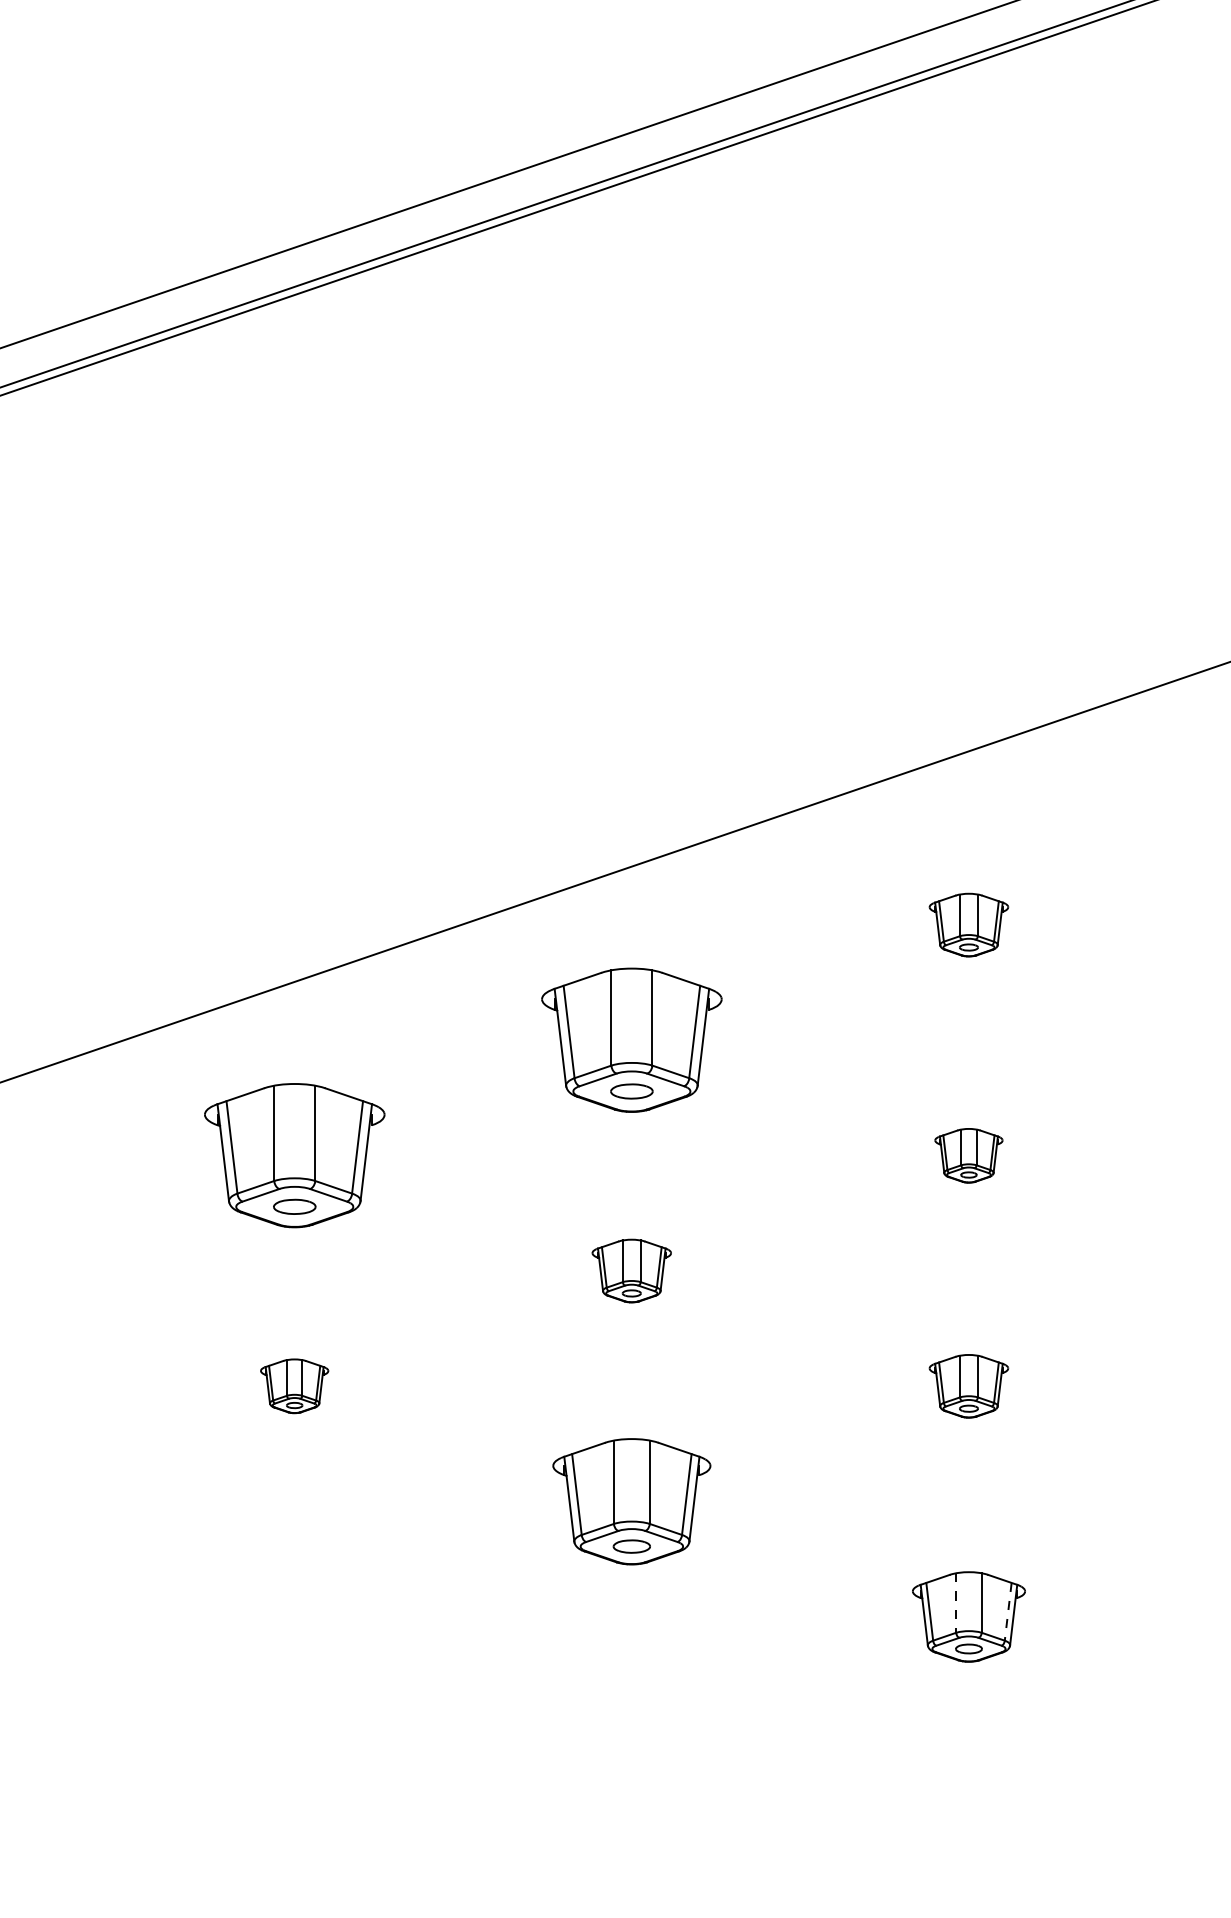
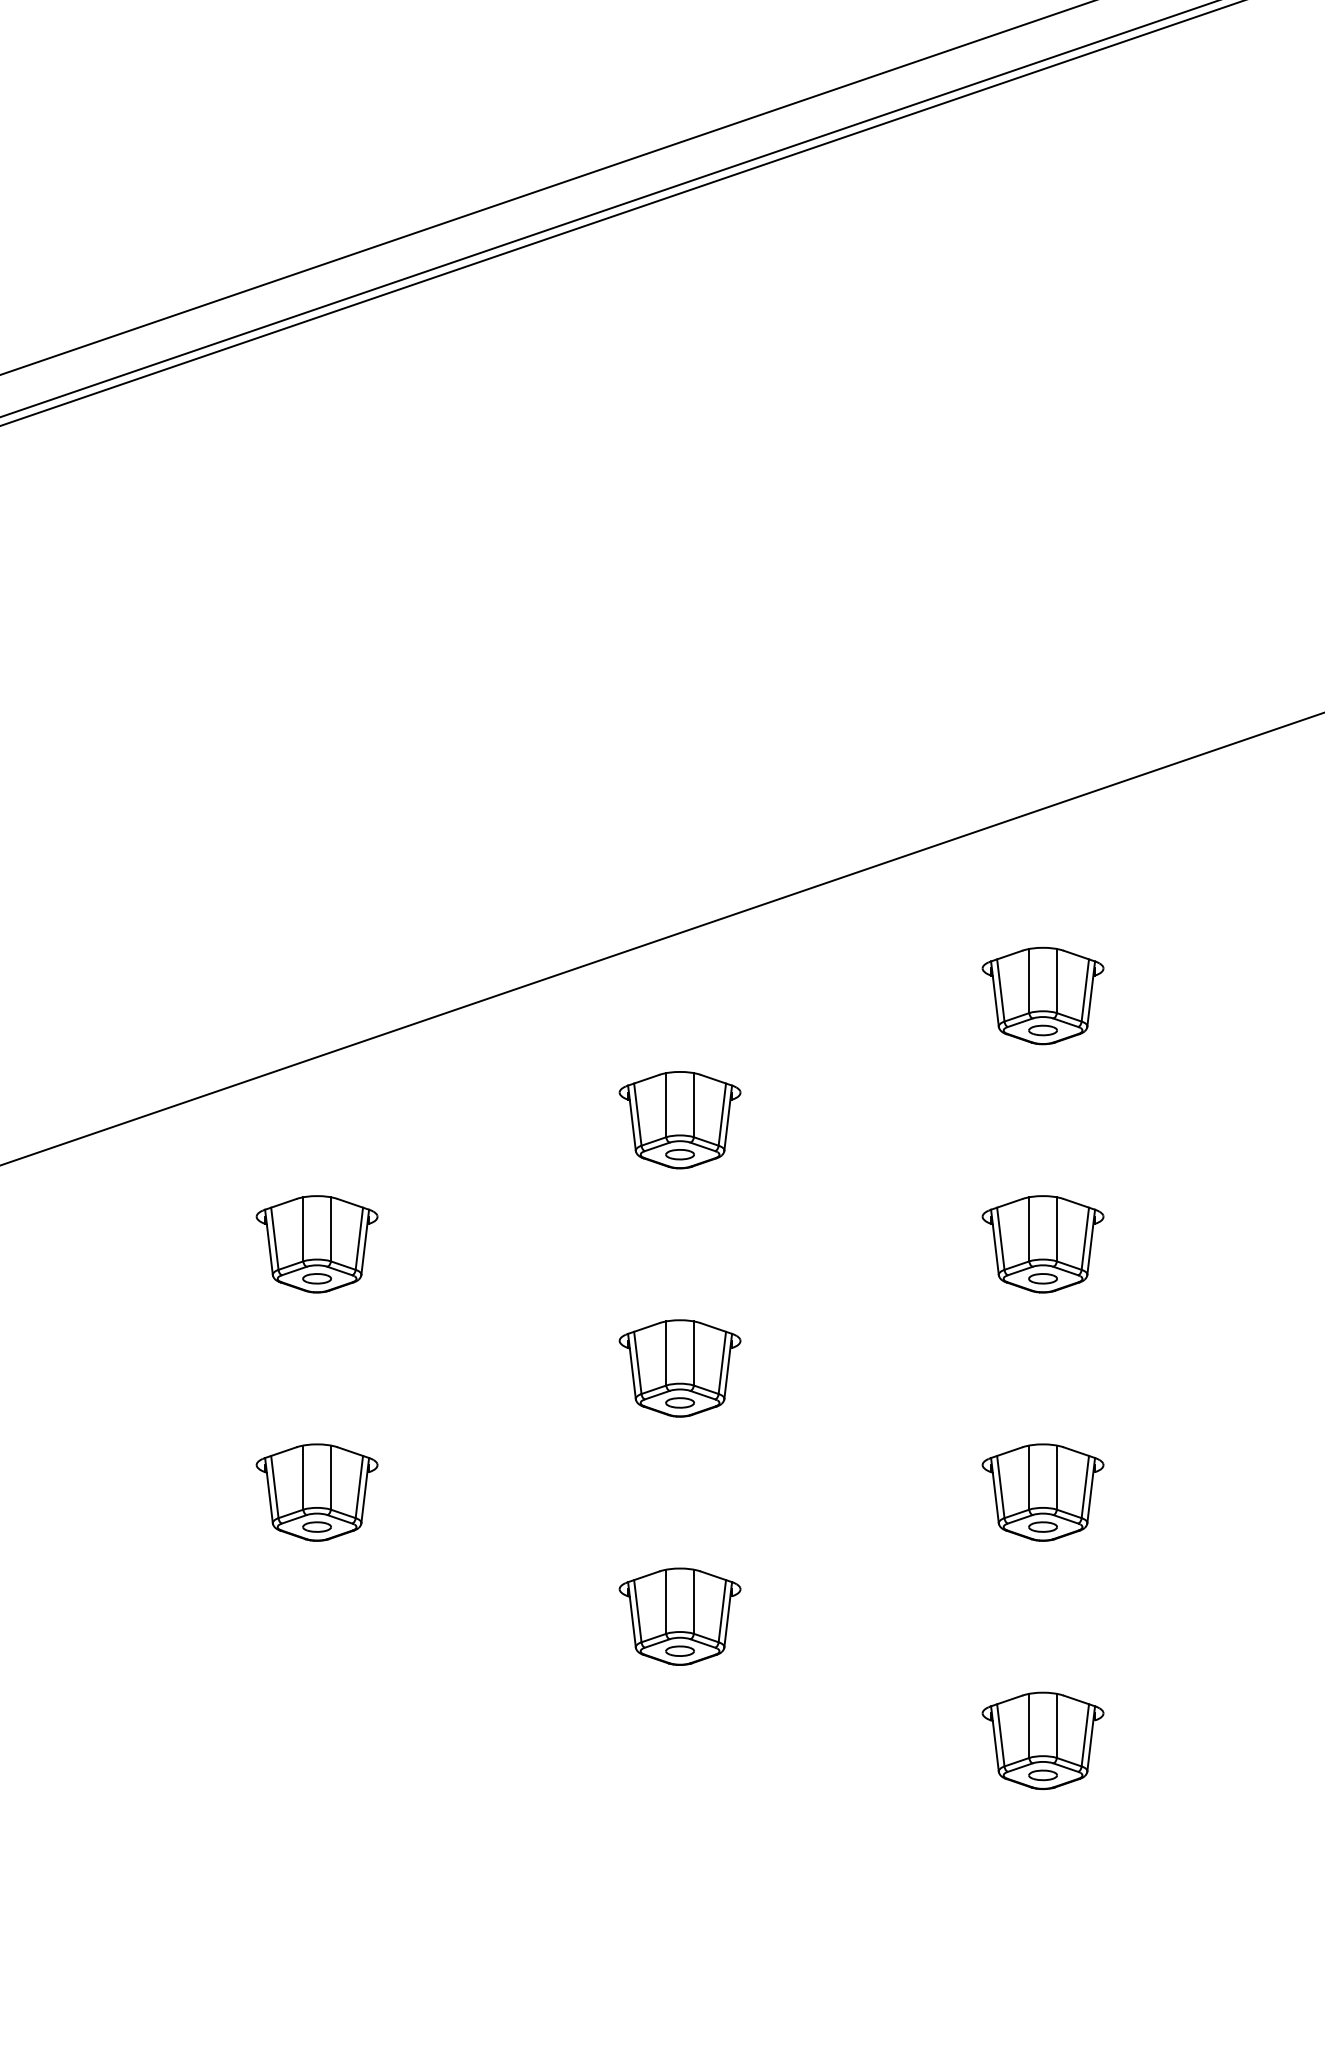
part: (968, 924) -> (1042, 995), size x1.43
part: (631, 1040) -> (679, 1120), size x0.62
part: (294, 1155) -> (316, 1244), size x0.62
part: (968, 1155) -> (1042, 1244), size x1.67
part: (631, 1271) -> (679, 1368), size x1.43
part: (294, 1386) -> (316, 1492), size x1.67
part: (968, 1386) -> (1042, 1492), size x1.43
part: (631, 1501) -> (679, 1616), size x0.71
line: (956, 1603) -> (1029, 1726), dashed -> solid
line: (1008, 1611) -> (1085, 1735), dashed -> solid

